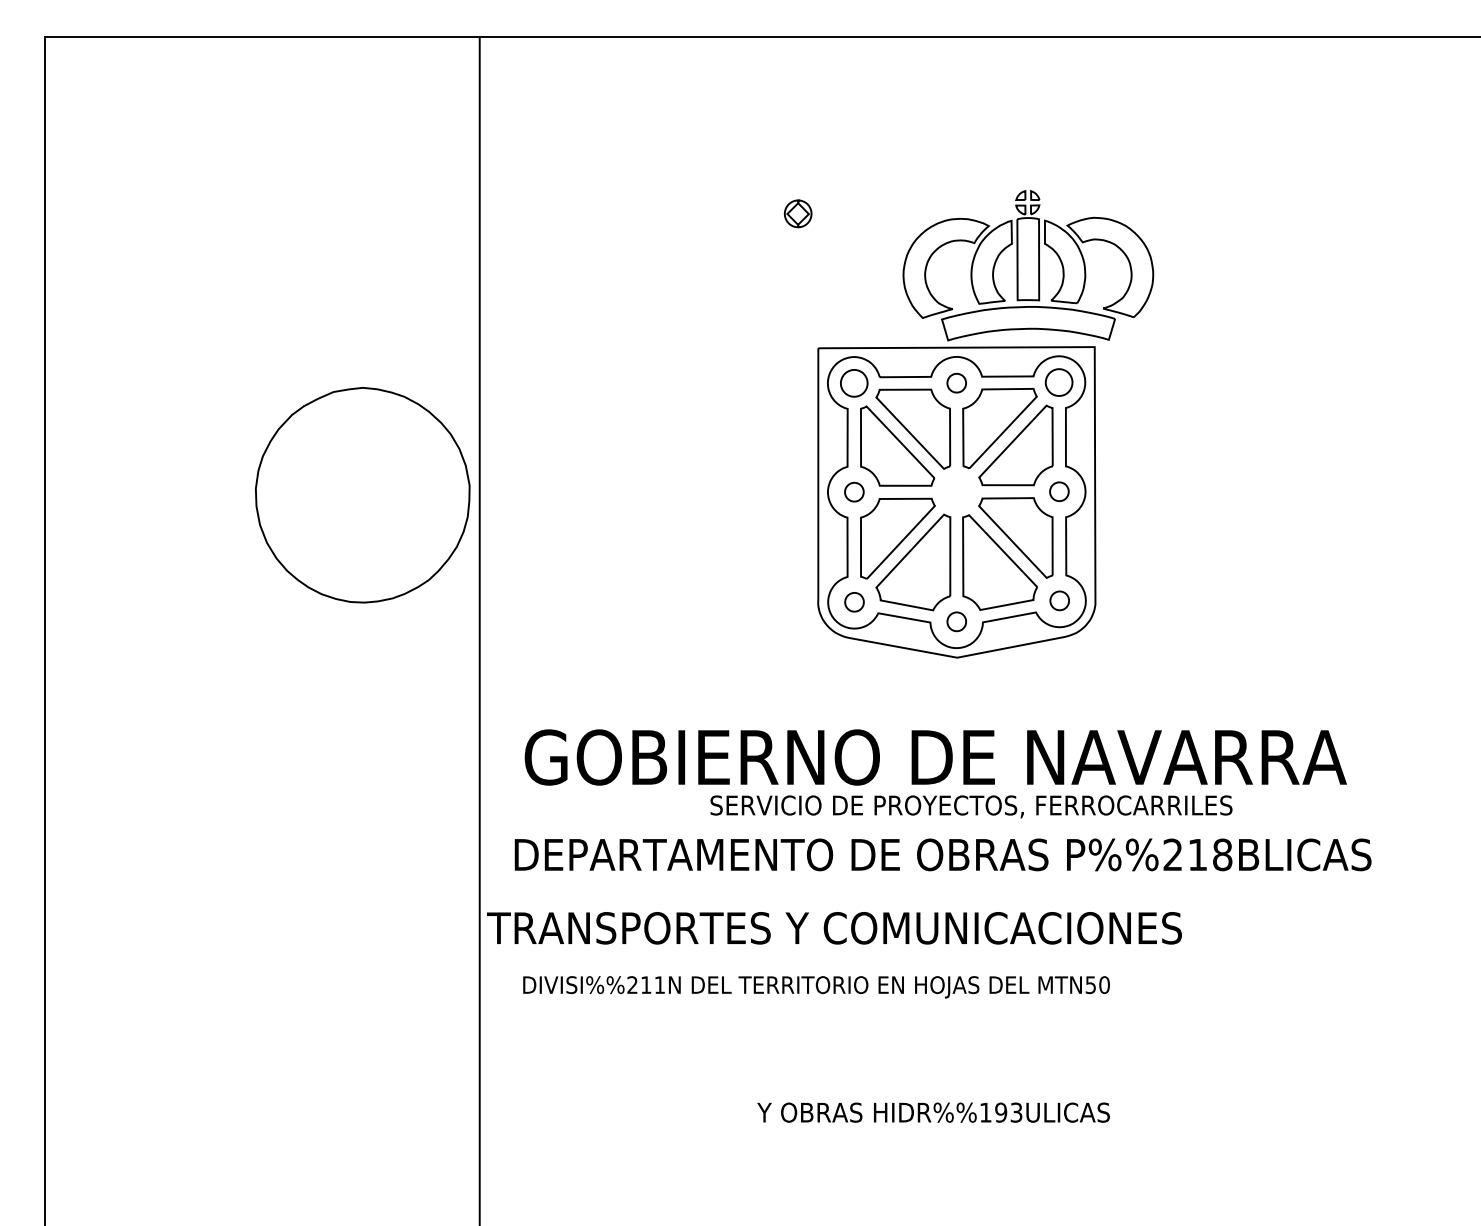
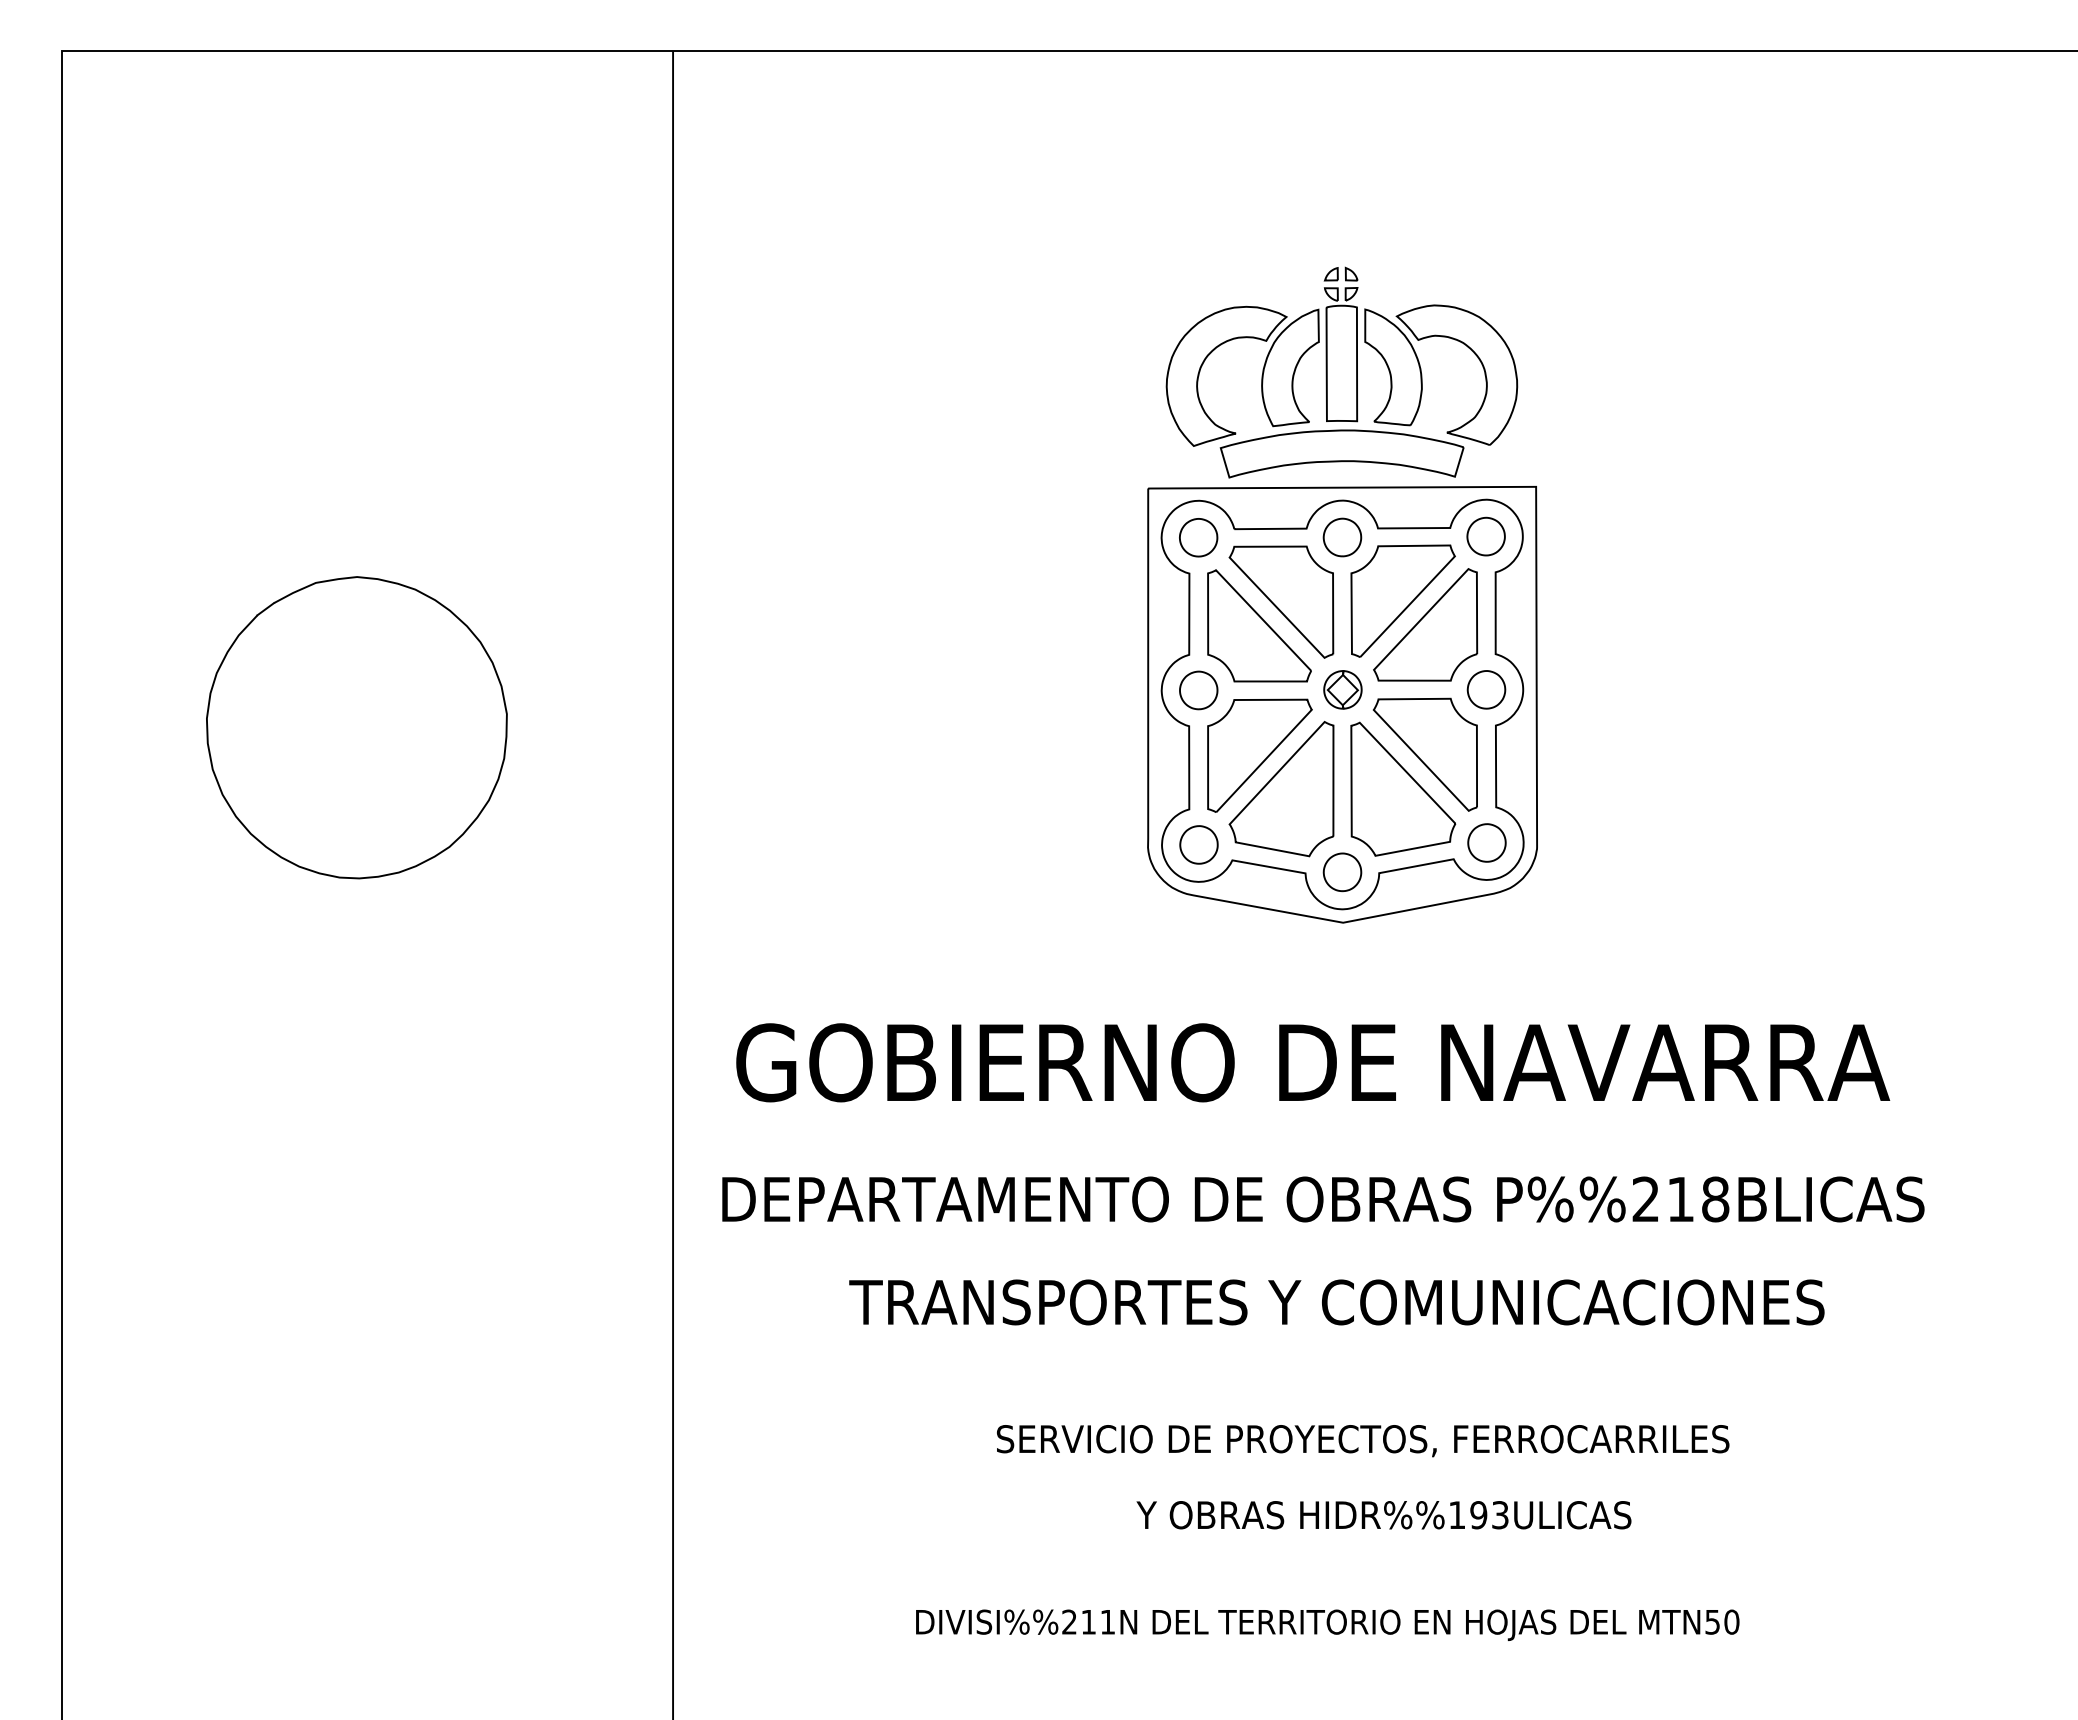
part: (797, 213) -> (1342, 689), moved
part: (1028, 265) -> (1341, 372), moved
part: (956, 383) -> (1342, 537), size x1.43
part: (1059, 491) -> (1486, 689), size x1.43
part: (854, 492) -> (1198, 690), size x1.43
part: (362, 495) -> (356, 727), moved
part: (1059, 600) -> (1486, 842), size x1.43
part: (854, 601) -> (1198, 844), size x1.43
part: (956, 621) -> (1342, 872), size x1.43
text: (971, 807) -> (1363, 1441), moved
text: (834, 928) -> (1336, 1302), moved
text: (816, 986) -> (1327, 1624), moved
text: (933, 1112) -> (1383, 1515), moved

